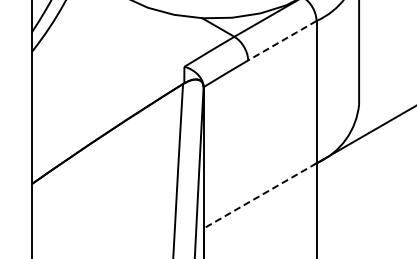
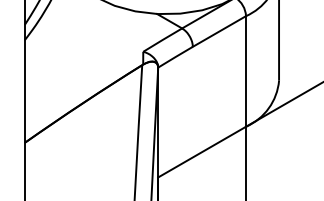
line: (281, 40) -> (218, 31), dashed -> solid
line: (259, 196) -> (201, 152), dashed -> solid

